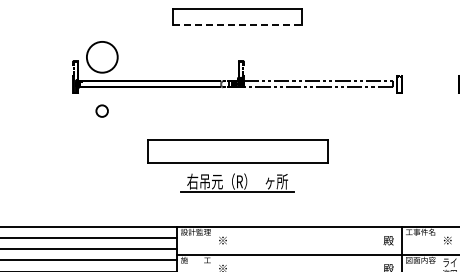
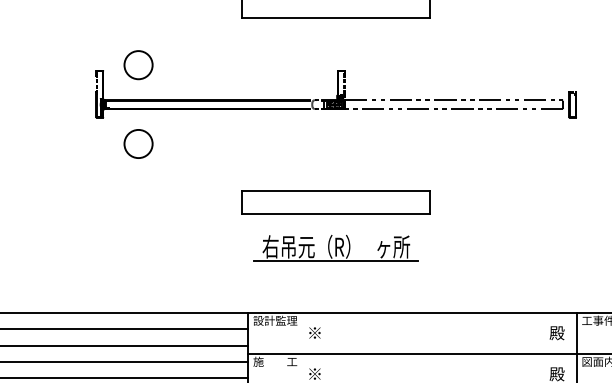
line: (238, 25) -> (337, 18), dashed -> solid
circle: (101, 56) -> (137, 63), size x0.62
circle: (101, 110) -> (137, 142), size x1.67
part: (237, 150) -> (336, 201), size x0.71

